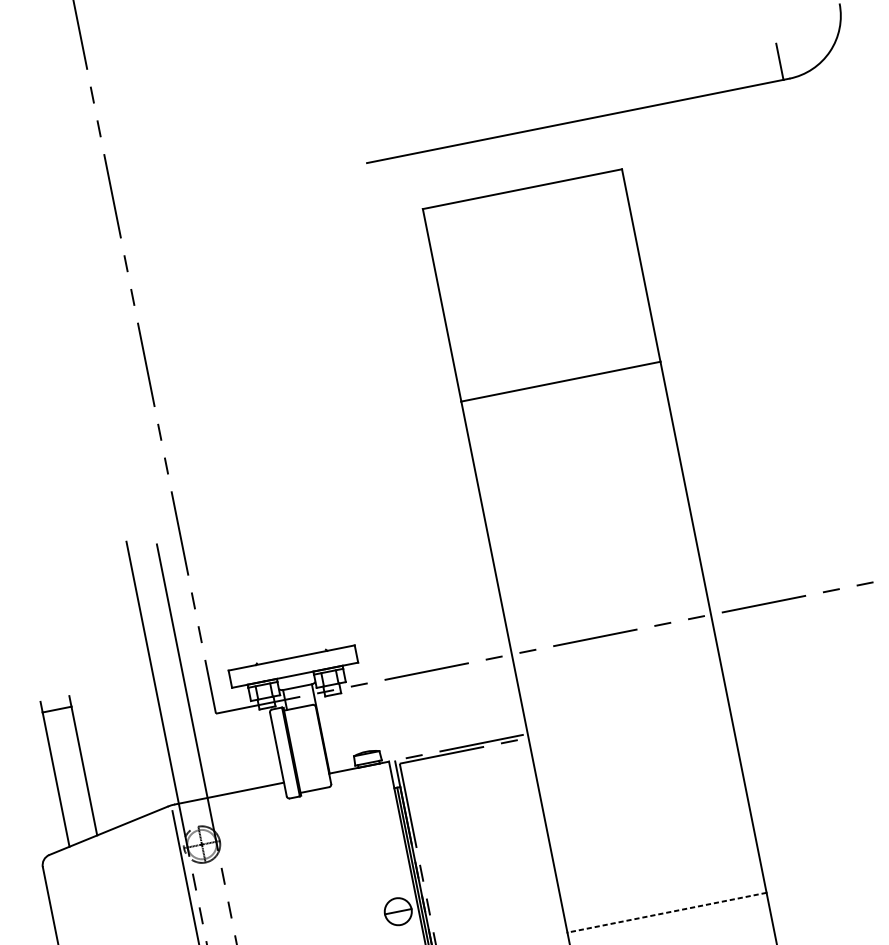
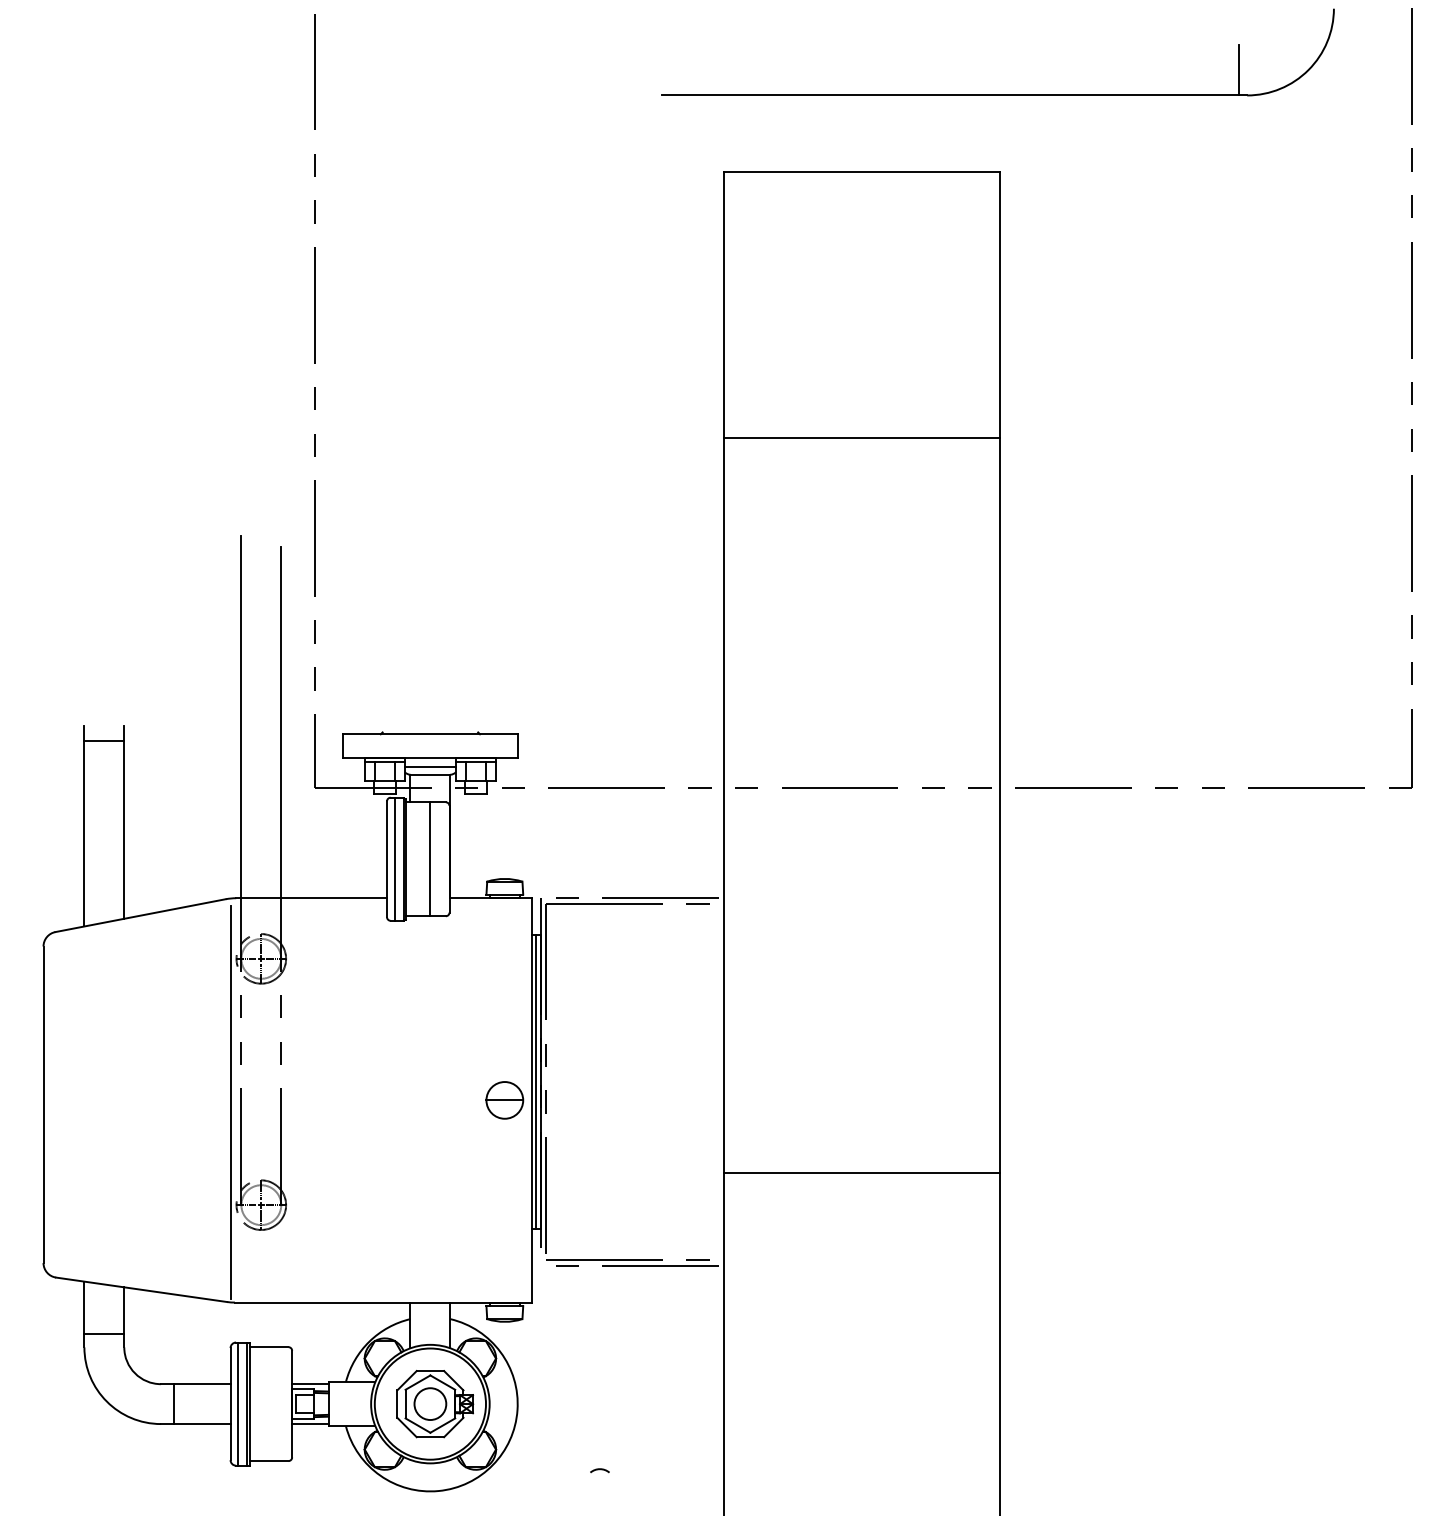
line: (296, 681) -> (430, 767), added
line: (309, 748) -> (430, 859), added
line: (284, 752) -> (395, 858), added
line: (667, 912) -> (862, 1173), dashed -> solid

